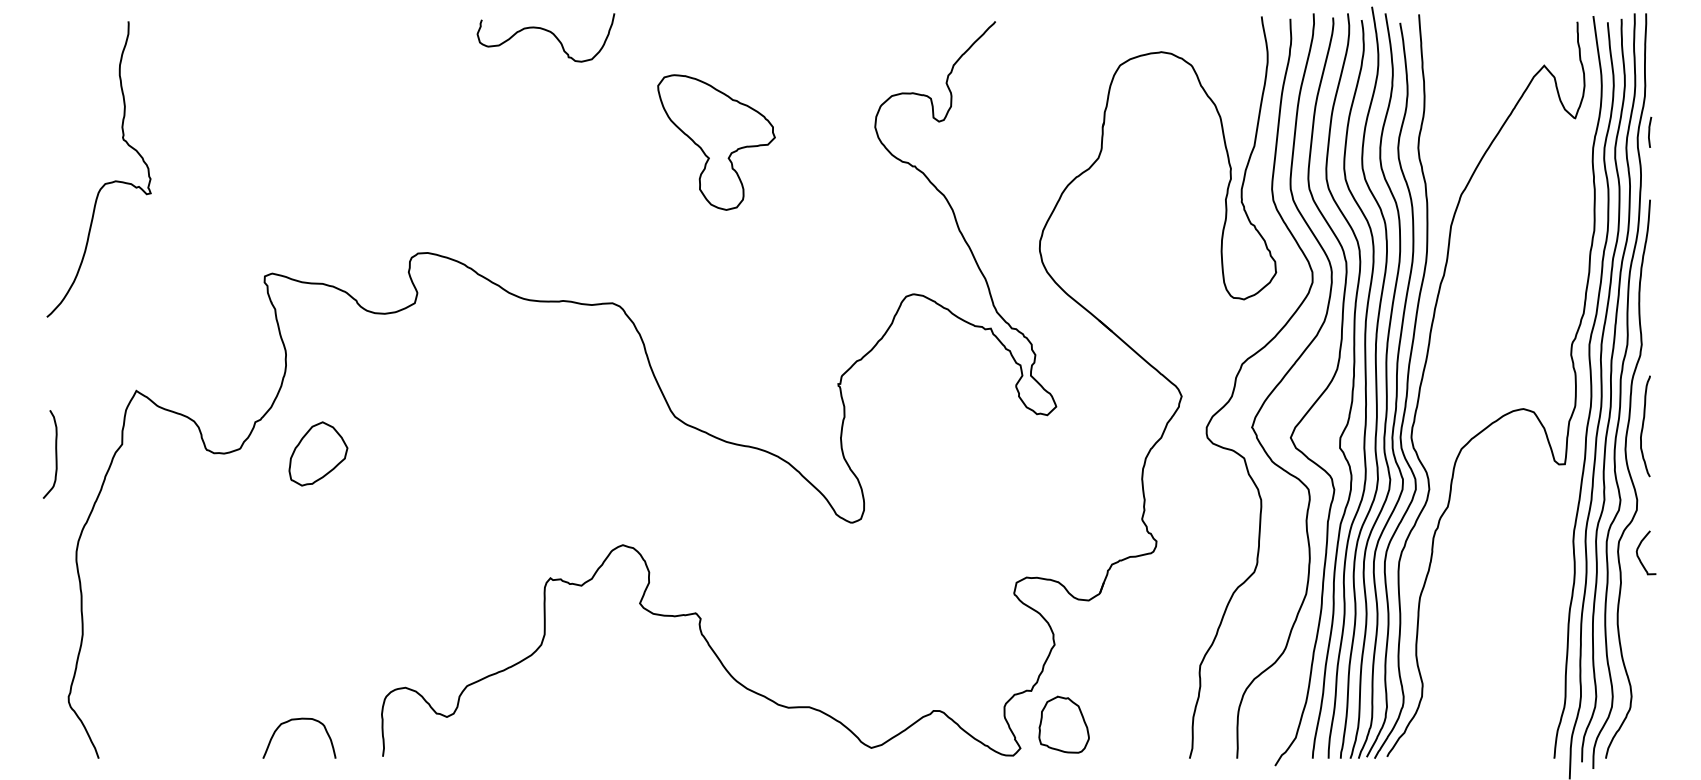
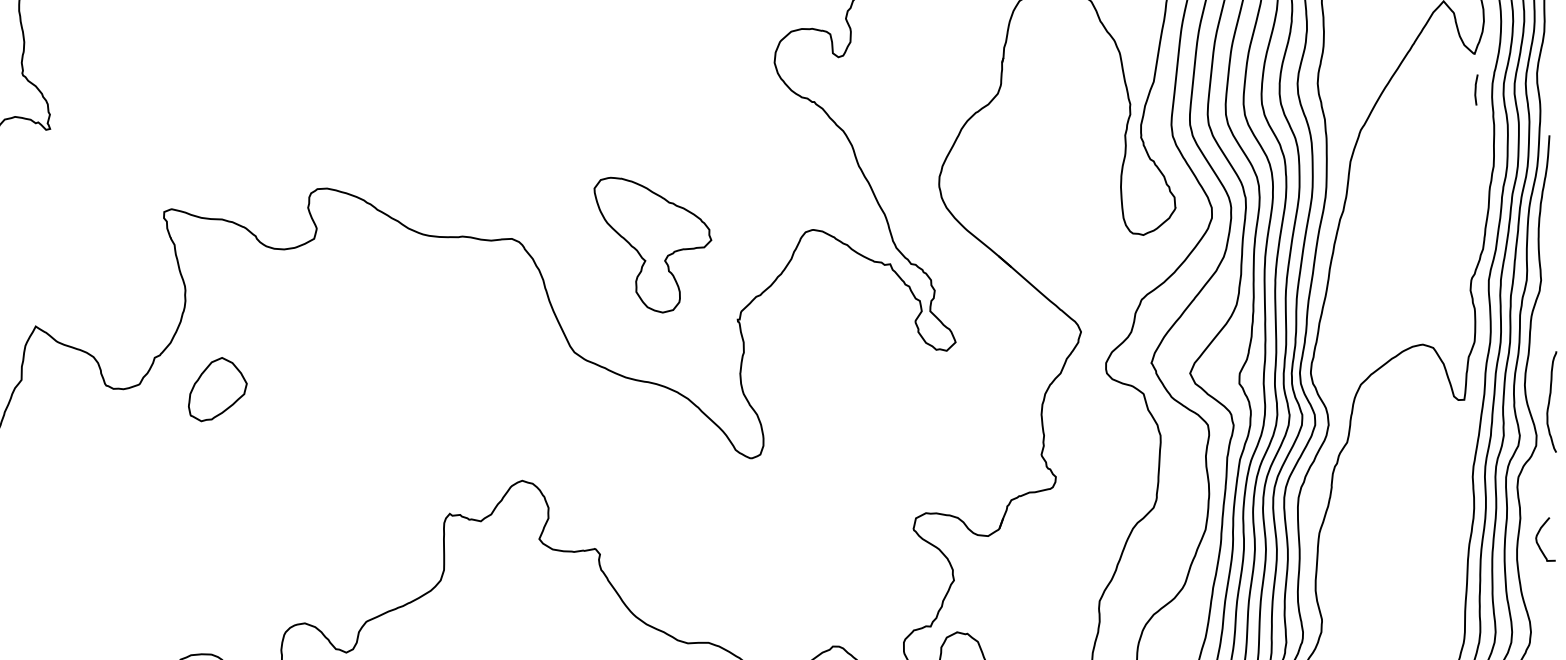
curve: (1650, 131) -> (1476, 89), moved
part: (716, 142) -> (652, 245), moved
curve: (1643, 426) -> (1549, 402), moved
curve: (1638, 554) -> (1537, 541), moved

